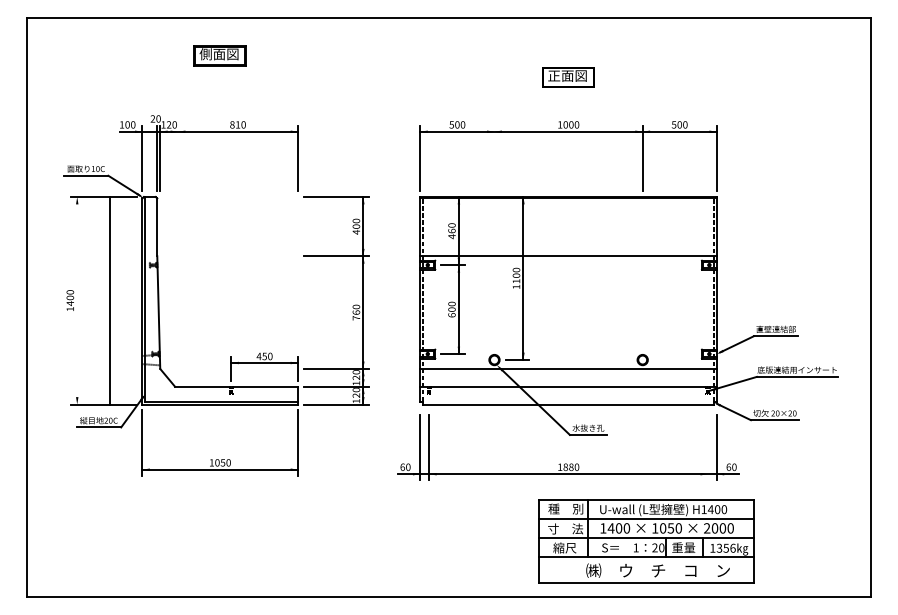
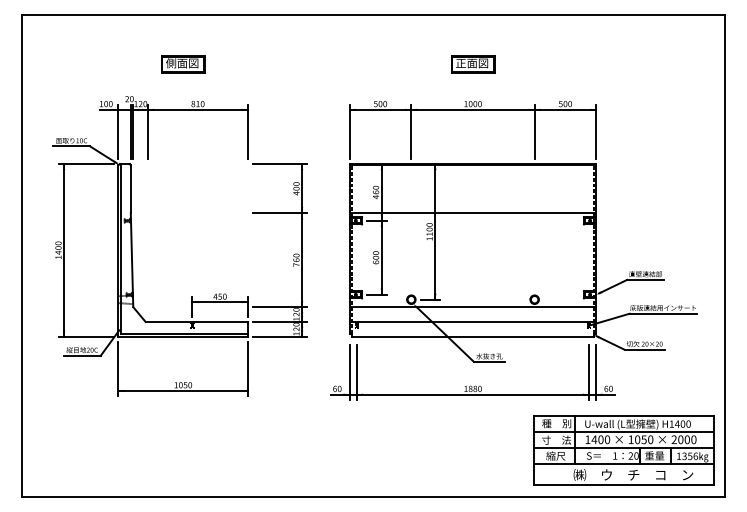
part: (220, 55) -> (183, 64), moved
line: (178, 157) -> (148, 131), added
line: (494, 157) -> (411, 131), added
line: (110, 300) -> (64, 250), moved
line: (707, 447) -> (588, 372), added
part: (646, 541) -> (623, 450), moved

